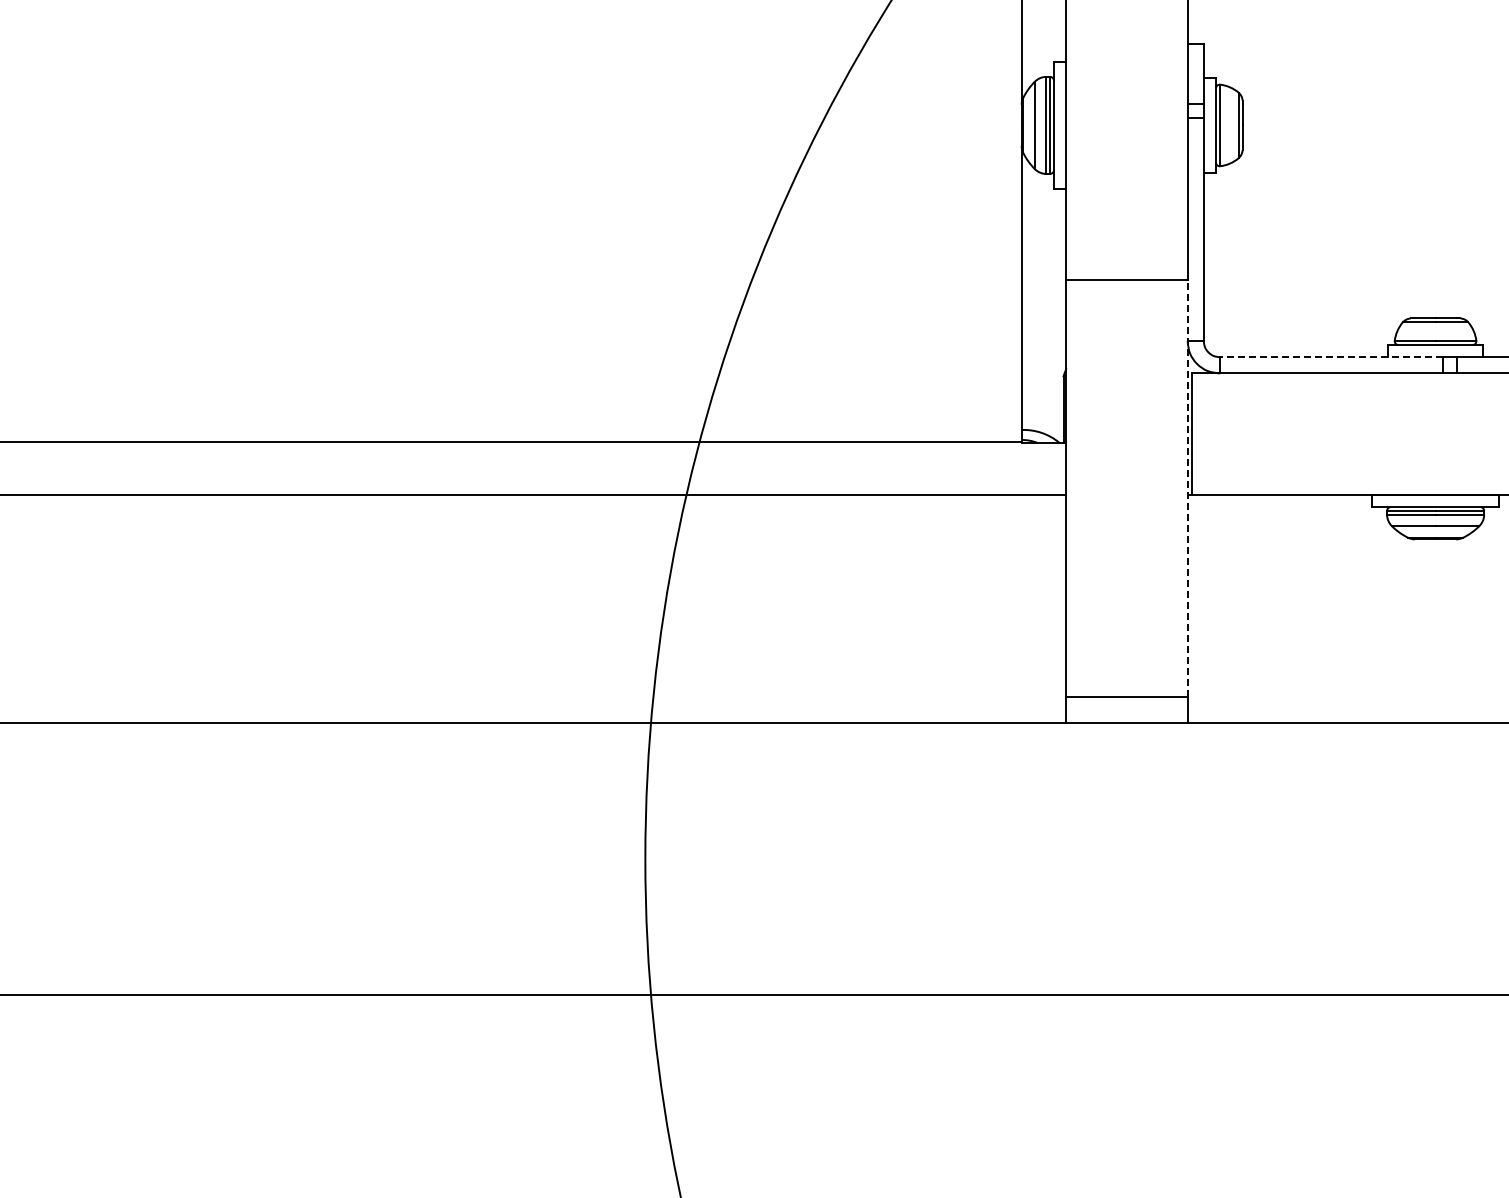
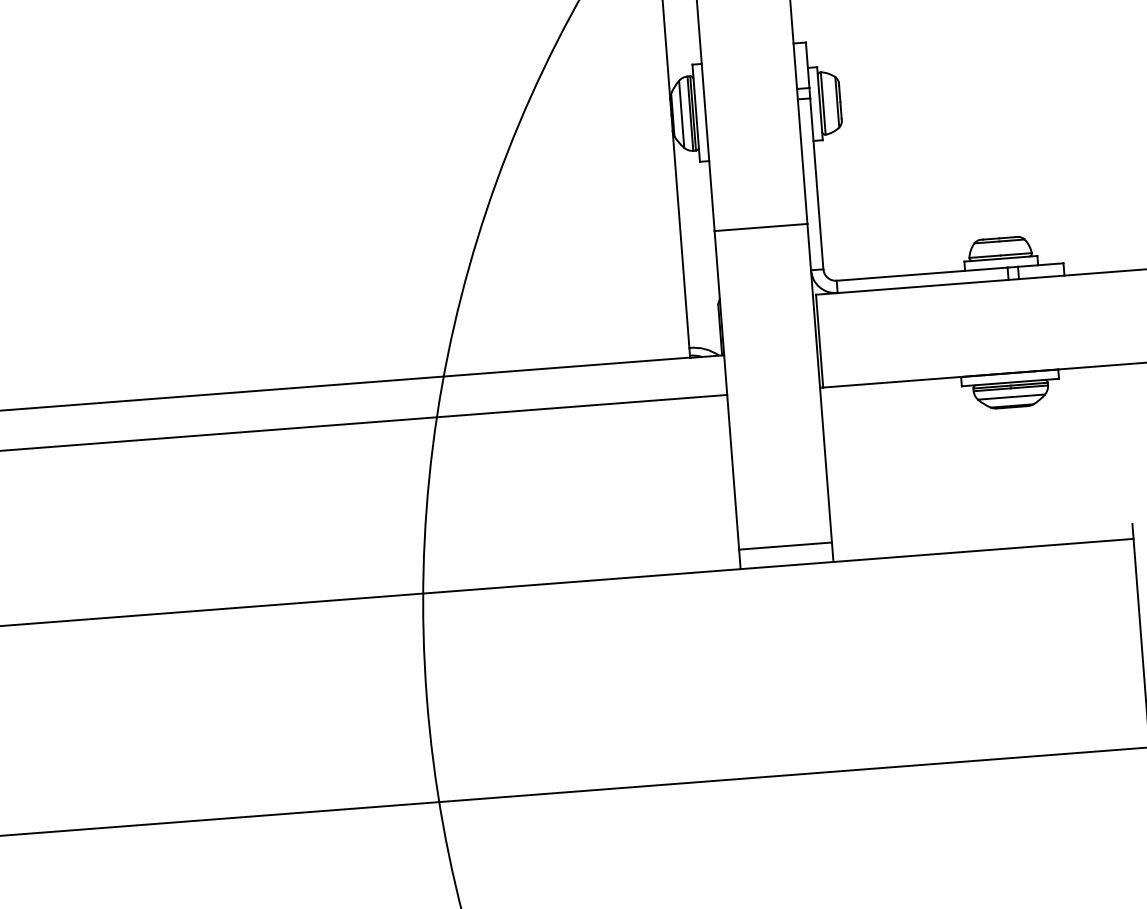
line: (1331, 357) -> (922, 274), dashed -> solid
line: (1187, 488) -> (819, 383), dashed -> solid

